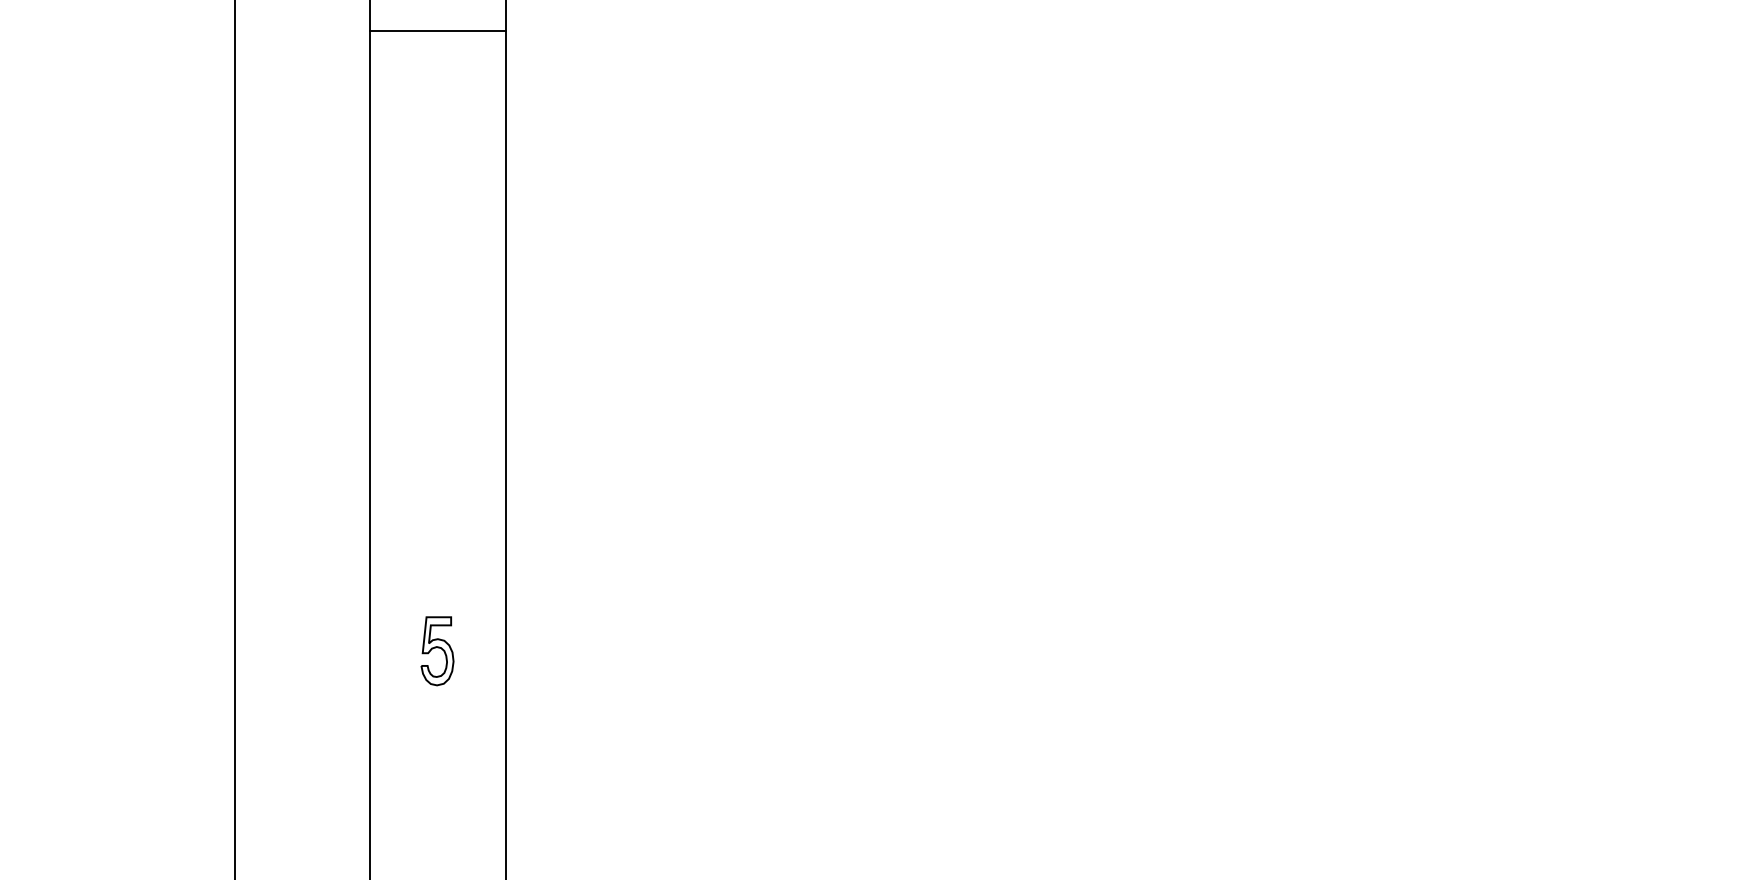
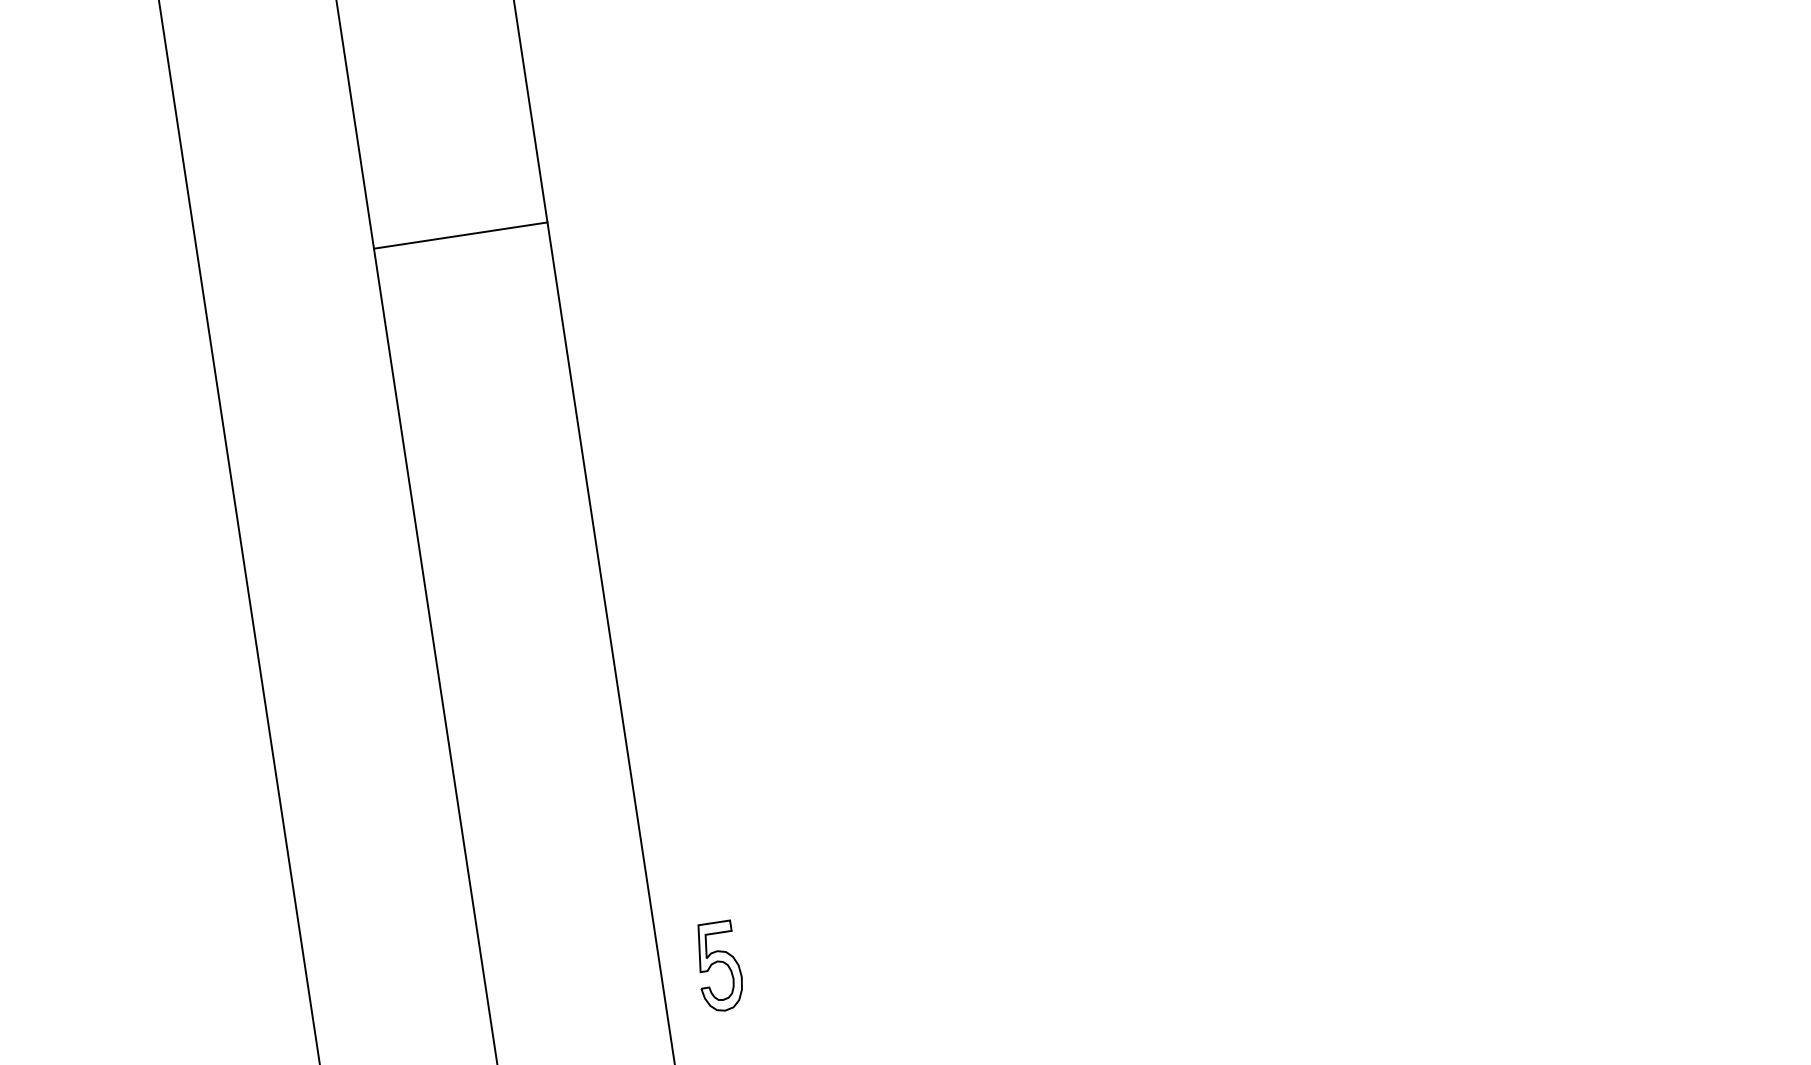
line: (437, 30) -> (460, 235), moved
part: (437, 651) -> (719, 967), moved

